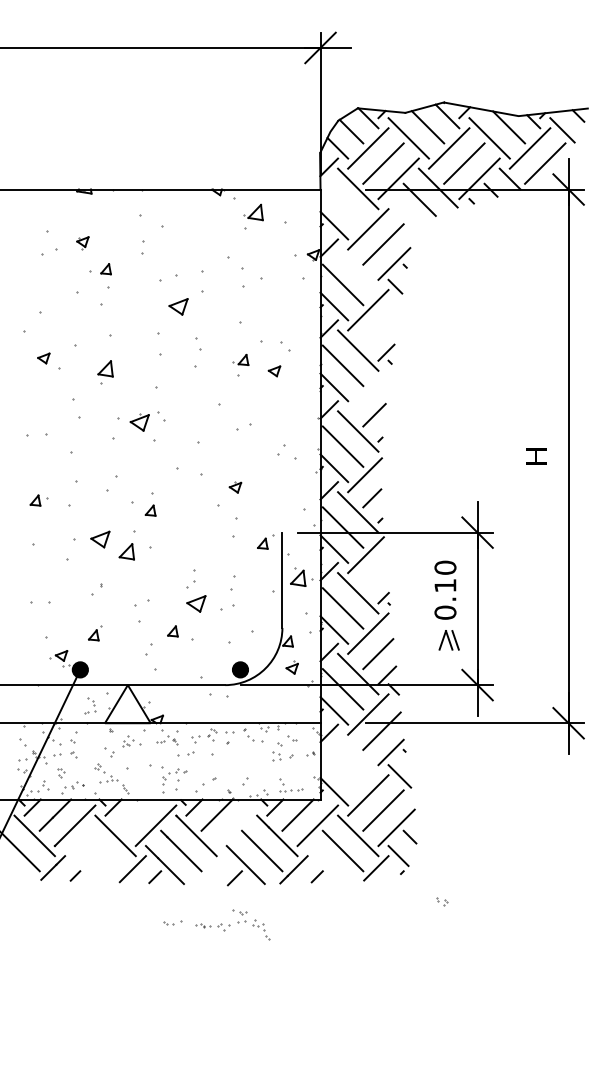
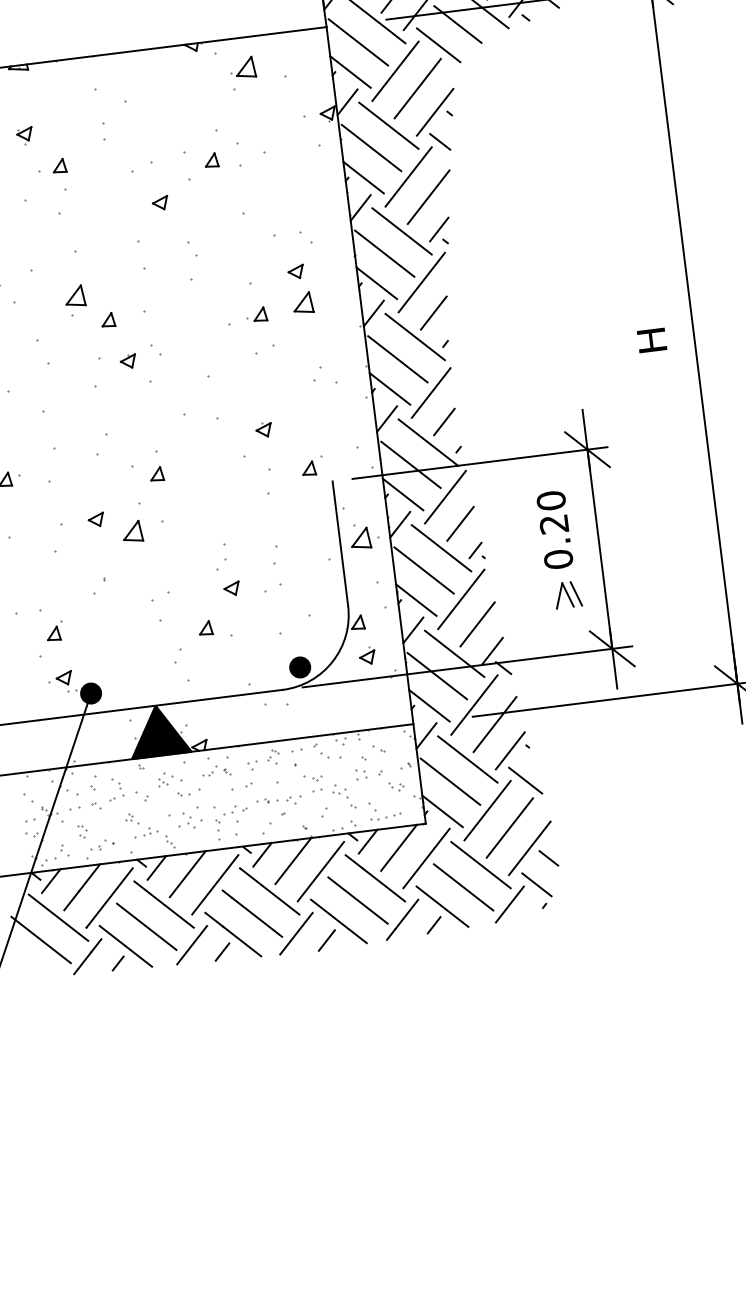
line: (342, 203) -> (357, 41), added
line: (403, 213) -> (438, 44), added
line: (358, 269) -> (389, 125), added
part: (220, 279) -> (210, 160), added
part: (178, 306) -> (160, 202), size x0.62
line: (381, 327) -> (428, 197), added
part: (240, 359) -> (256, 314), moved
part: (128, 389) -> (108, 319), added
line: (368, 390) -> (421, 281), added
part: (276, 395) -> (302, 303), added
part: (139, 423) -> (128, 362), size x0.62
part: (100, 539) -> (96, 519), size x0.62
part: (265, 541) -> (312, 465), moved
line: (374, 576) -> (460, 523), added
text: (445, 585) -> (554, 523), 0.10 -> 0.20
part: (196, 604) -> (232, 589), size x0.62
part: (95, 633) -> (55, 631), moved
fill: (127, 704) -> (158, 731), added
part: (90, 705) -> (116, 789), moved
line: (358, 754) -> (468, 758), added
line: (342, 769) -> (449, 780), added
part: (143, 774) -> (190, 819), added
line: (136, 814) -> (187, 873), added
line: (236, 825) -> (320, 871), added
line: (100, 850) -> (146, 926), added
line: (82, 863) -> (125, 946), added
line: (324, 863) -> (441, 906), added
line: (212, 870) -> (296, 934), added
part: (442, 901) -> (397, 786), moved
part: (172, 922) -> (188, 792), moved
part: (232, 924) -> (305, 794), moved

